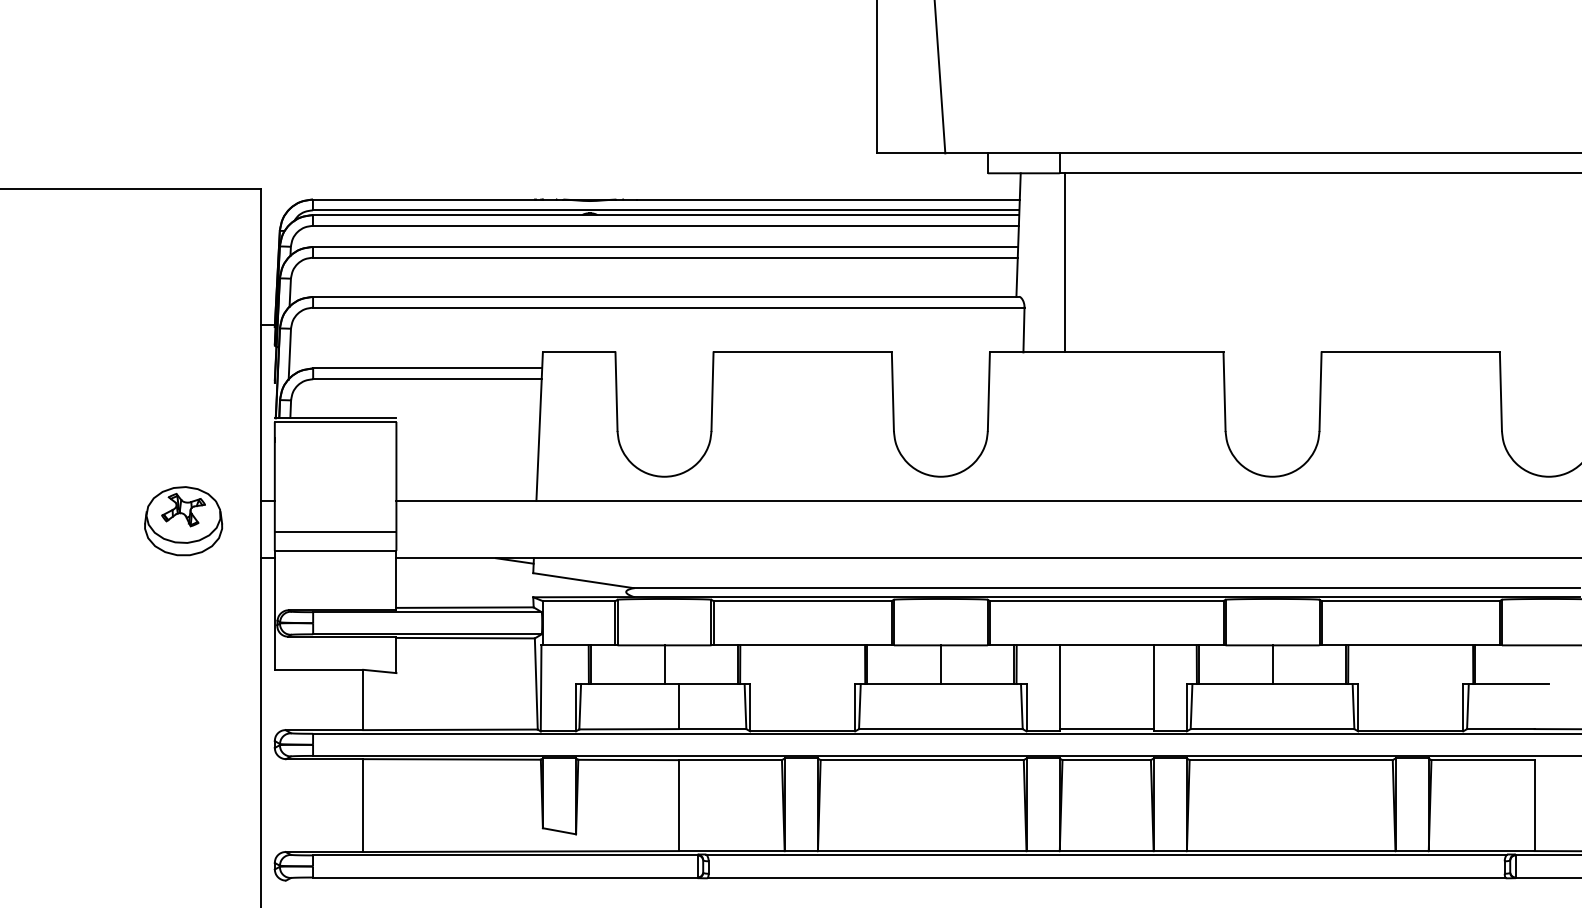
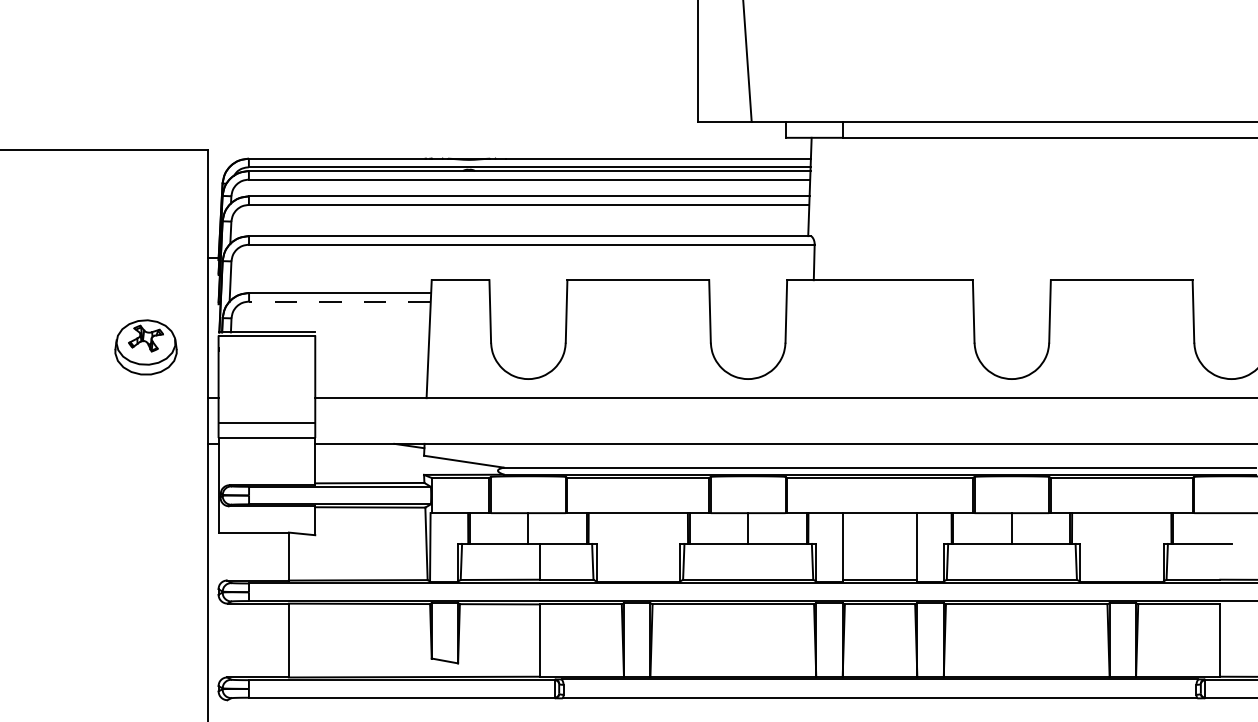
line: (1065, 262) -> (847, 208), removed
line: (426, 379) -> (339, 301), solid -> dashed
part: (182, 521) -> (145, 347), moved

